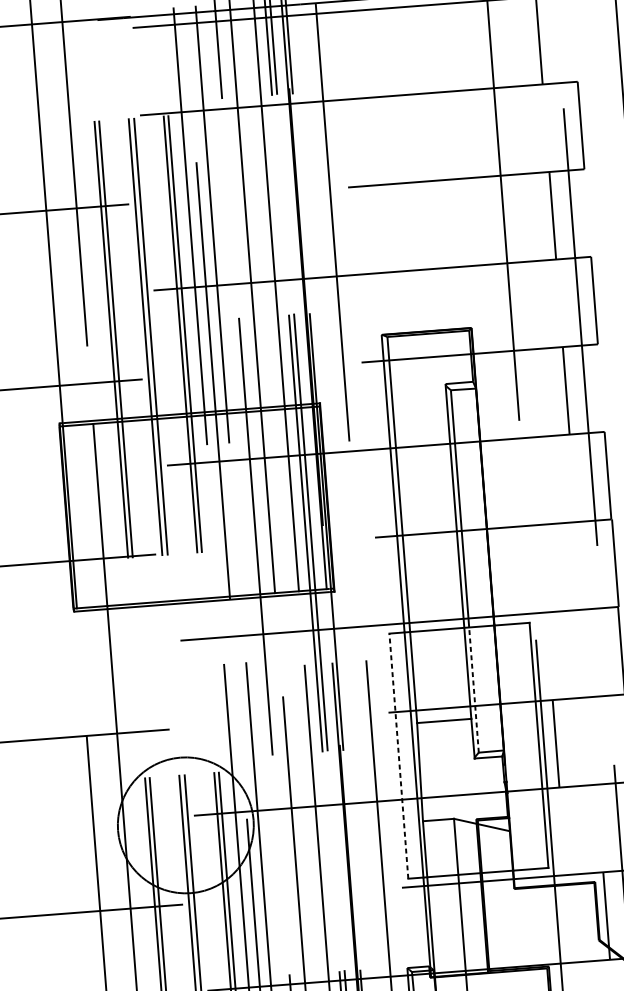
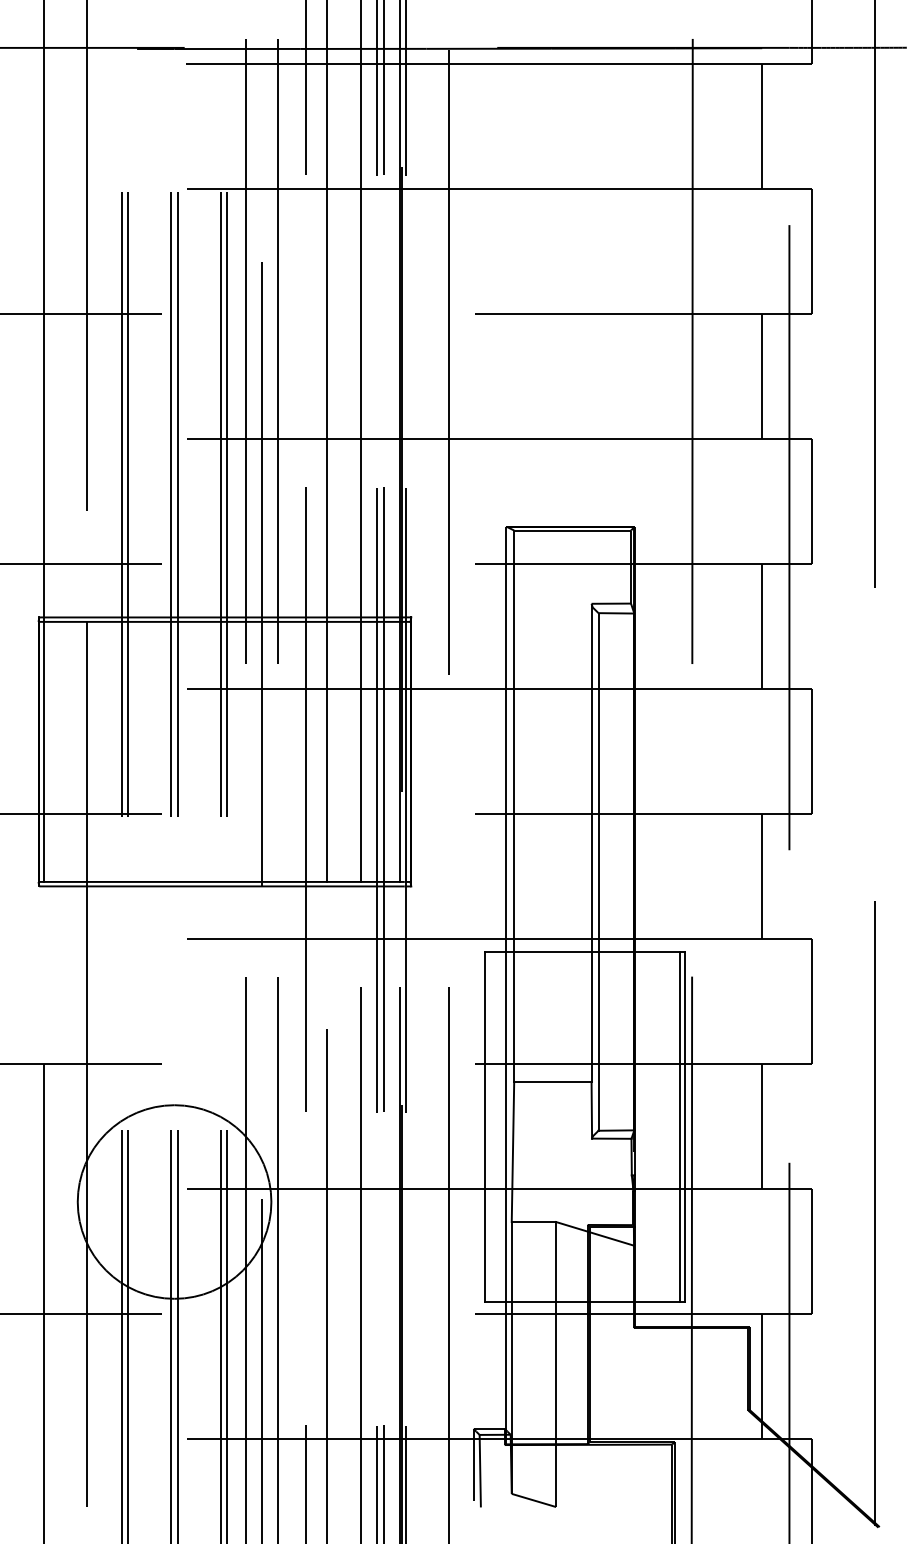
line: (615, 563) -> (762, 876), moved
line: (473, 689) -> (598, 1040), dashed -> solid
line: (556, 743) -> (762, 1126), moved
line: (535, 745) -> (680, 1126), added
line: (398, 755) -> (484, 1126), dashed -> solid

